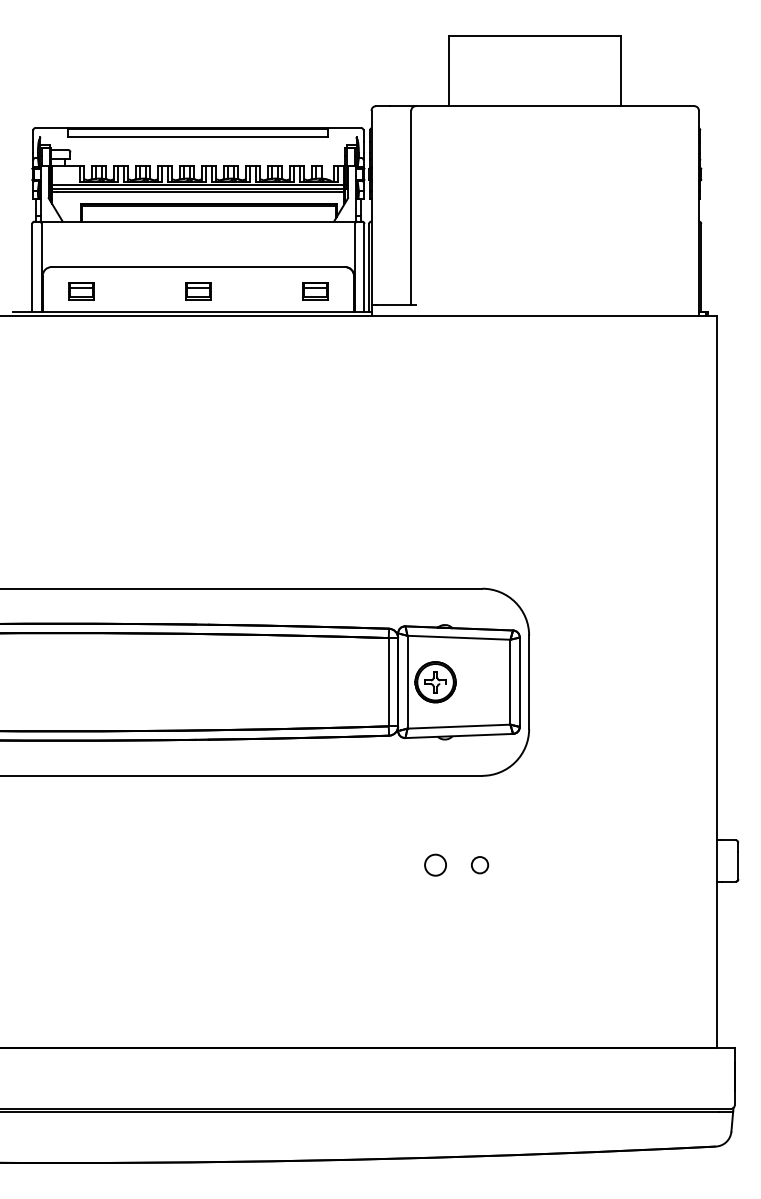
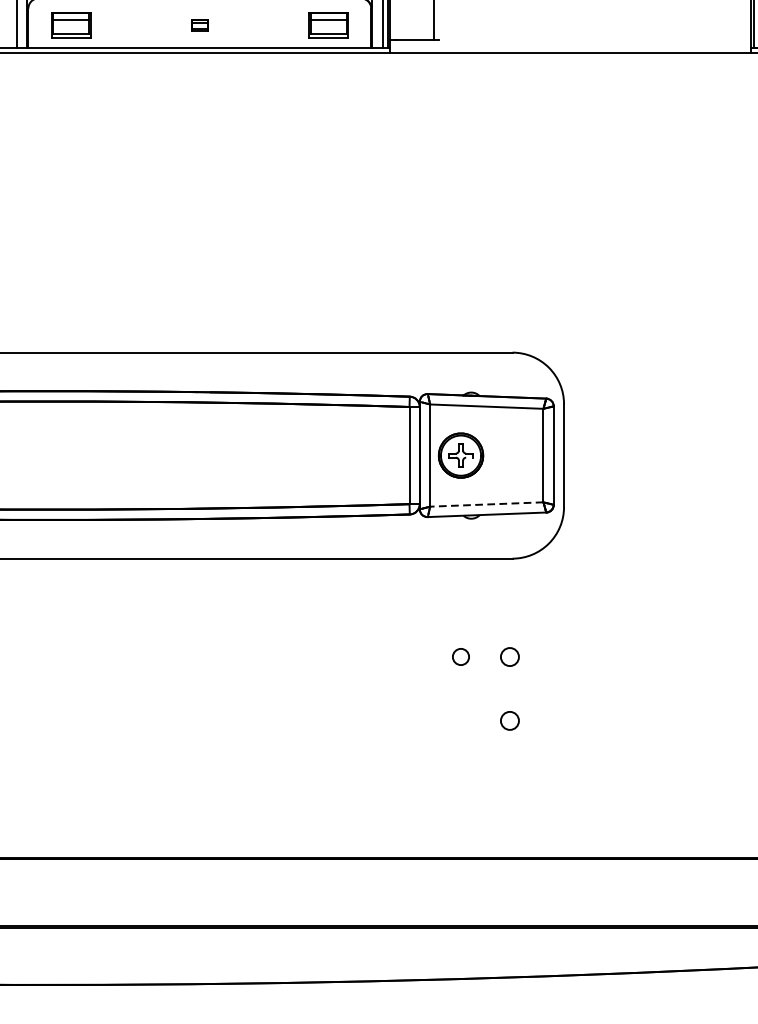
part: (81, 291) -> (71, 25), size x1.4
part: (198, 291) -> (199, 25), size x0.6
part: (315, 291) -> (328, 25), size x1.4
line: (458, 726) -> (486, 504), solid -> dashed
circle: (435, 864) -> (460, 656), size x0.7
circle: (480, 923) -> (510, 721), added

